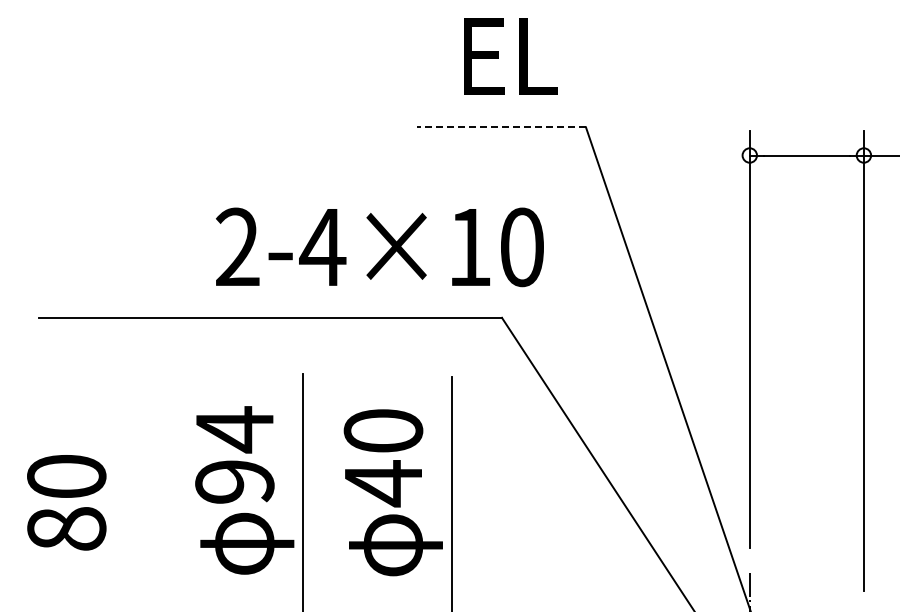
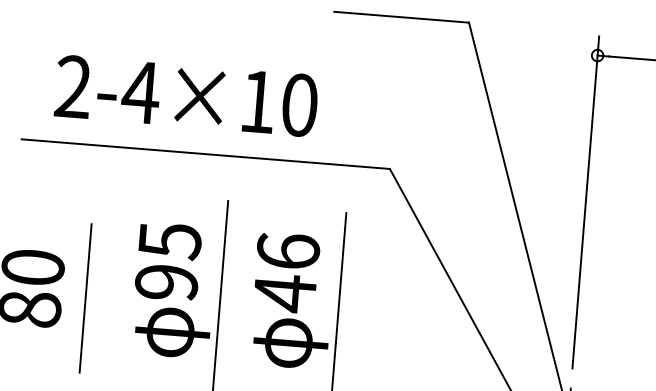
line: (501, 127) -> (401, 17), dashed -> solid
text: (379, 247) -> (186, 96), moved
text: (235, 429) -> (170, 240), 94 -> 95
text: (383, 430) -> (288, 251), 40 -> 46
line: (135, 509) -> (85, 298), added

